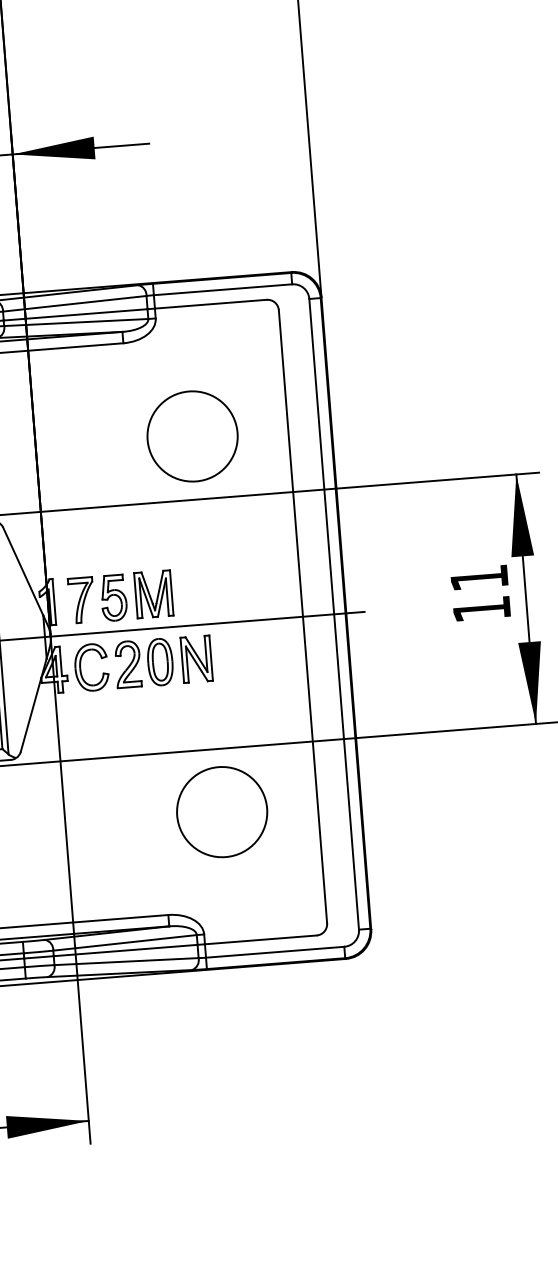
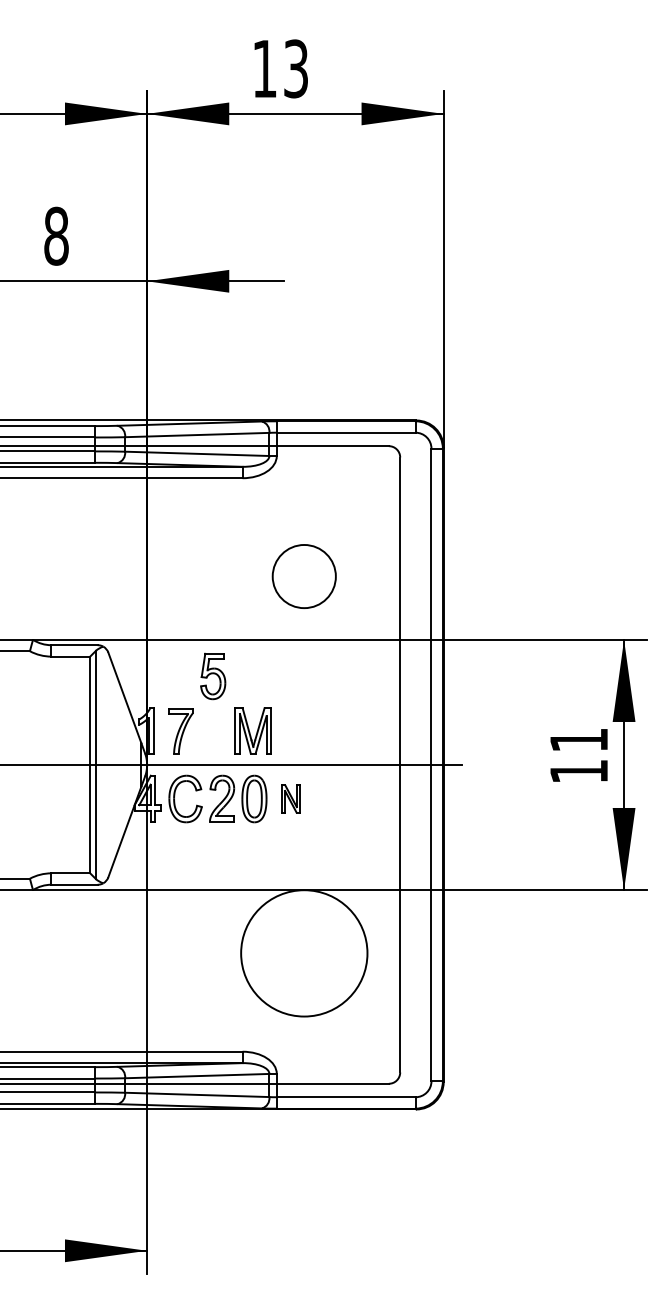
circle: (192, 436) -> (304, 576), size x0.7
part: (114, 598) -> (213, 676), moved
part: (196, 658) -> (290, 798), size x0.6
circle: (222, 812) -> (304, 953), size x1.4

